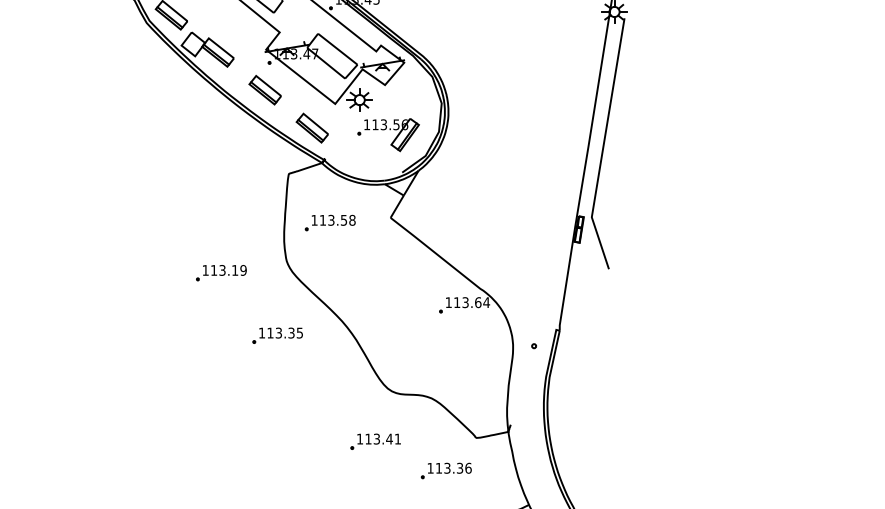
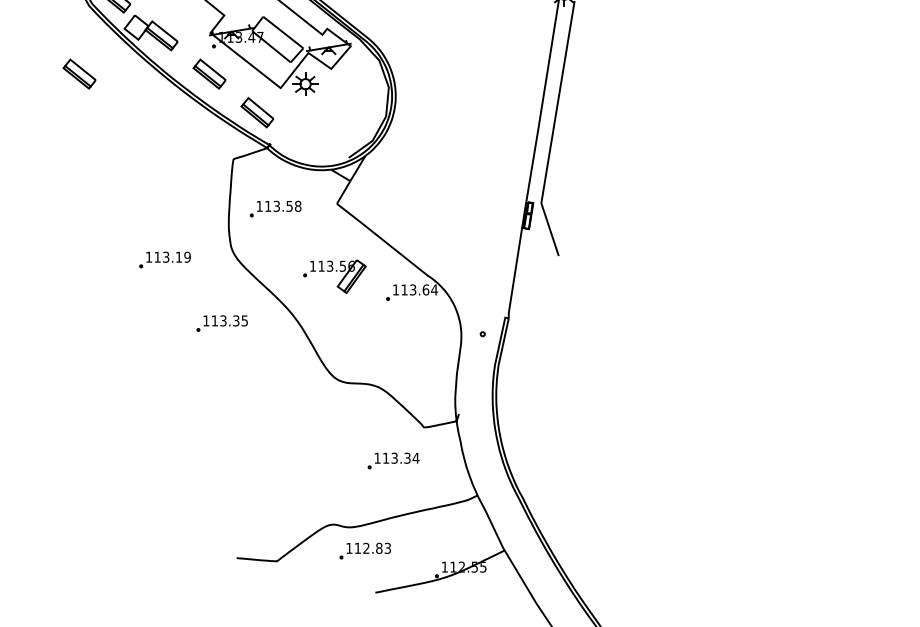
part: (137, 89) -> (79, 73), added
part: (388, 134) -> (334, 276), moved
part: (375, 441) -> (321, 431), removed
text: (467, 467) -> (415, 457), 113.36 -> 113.34

